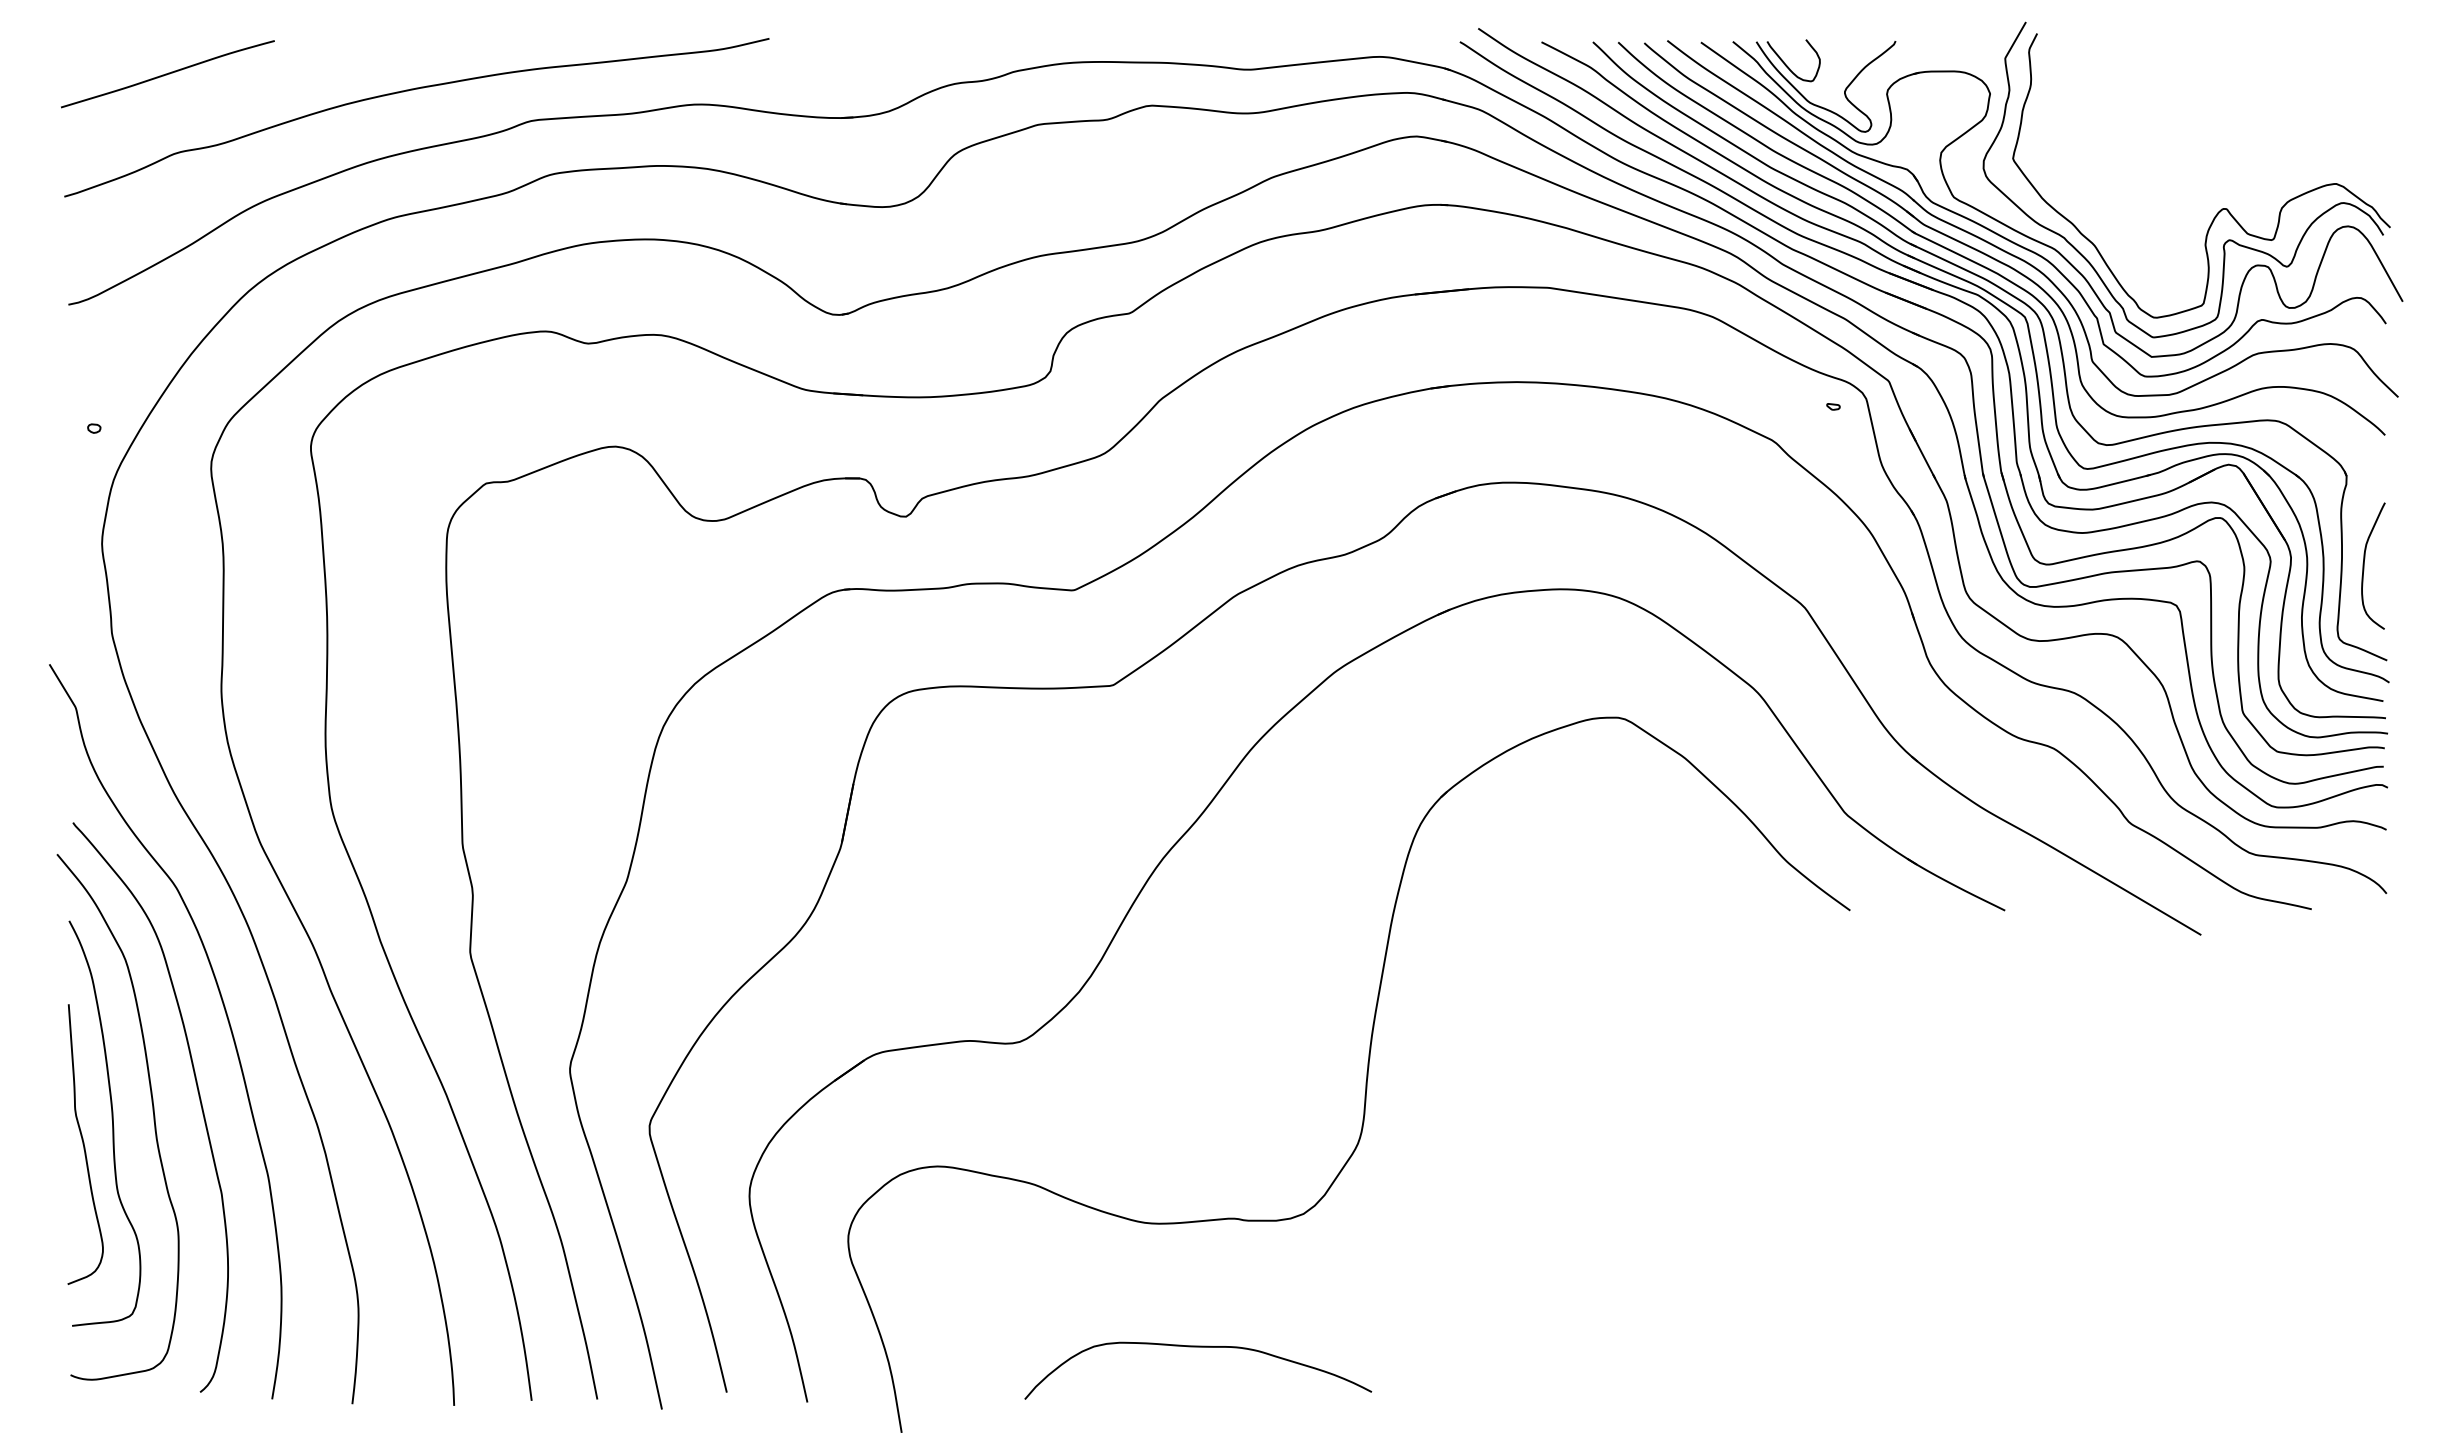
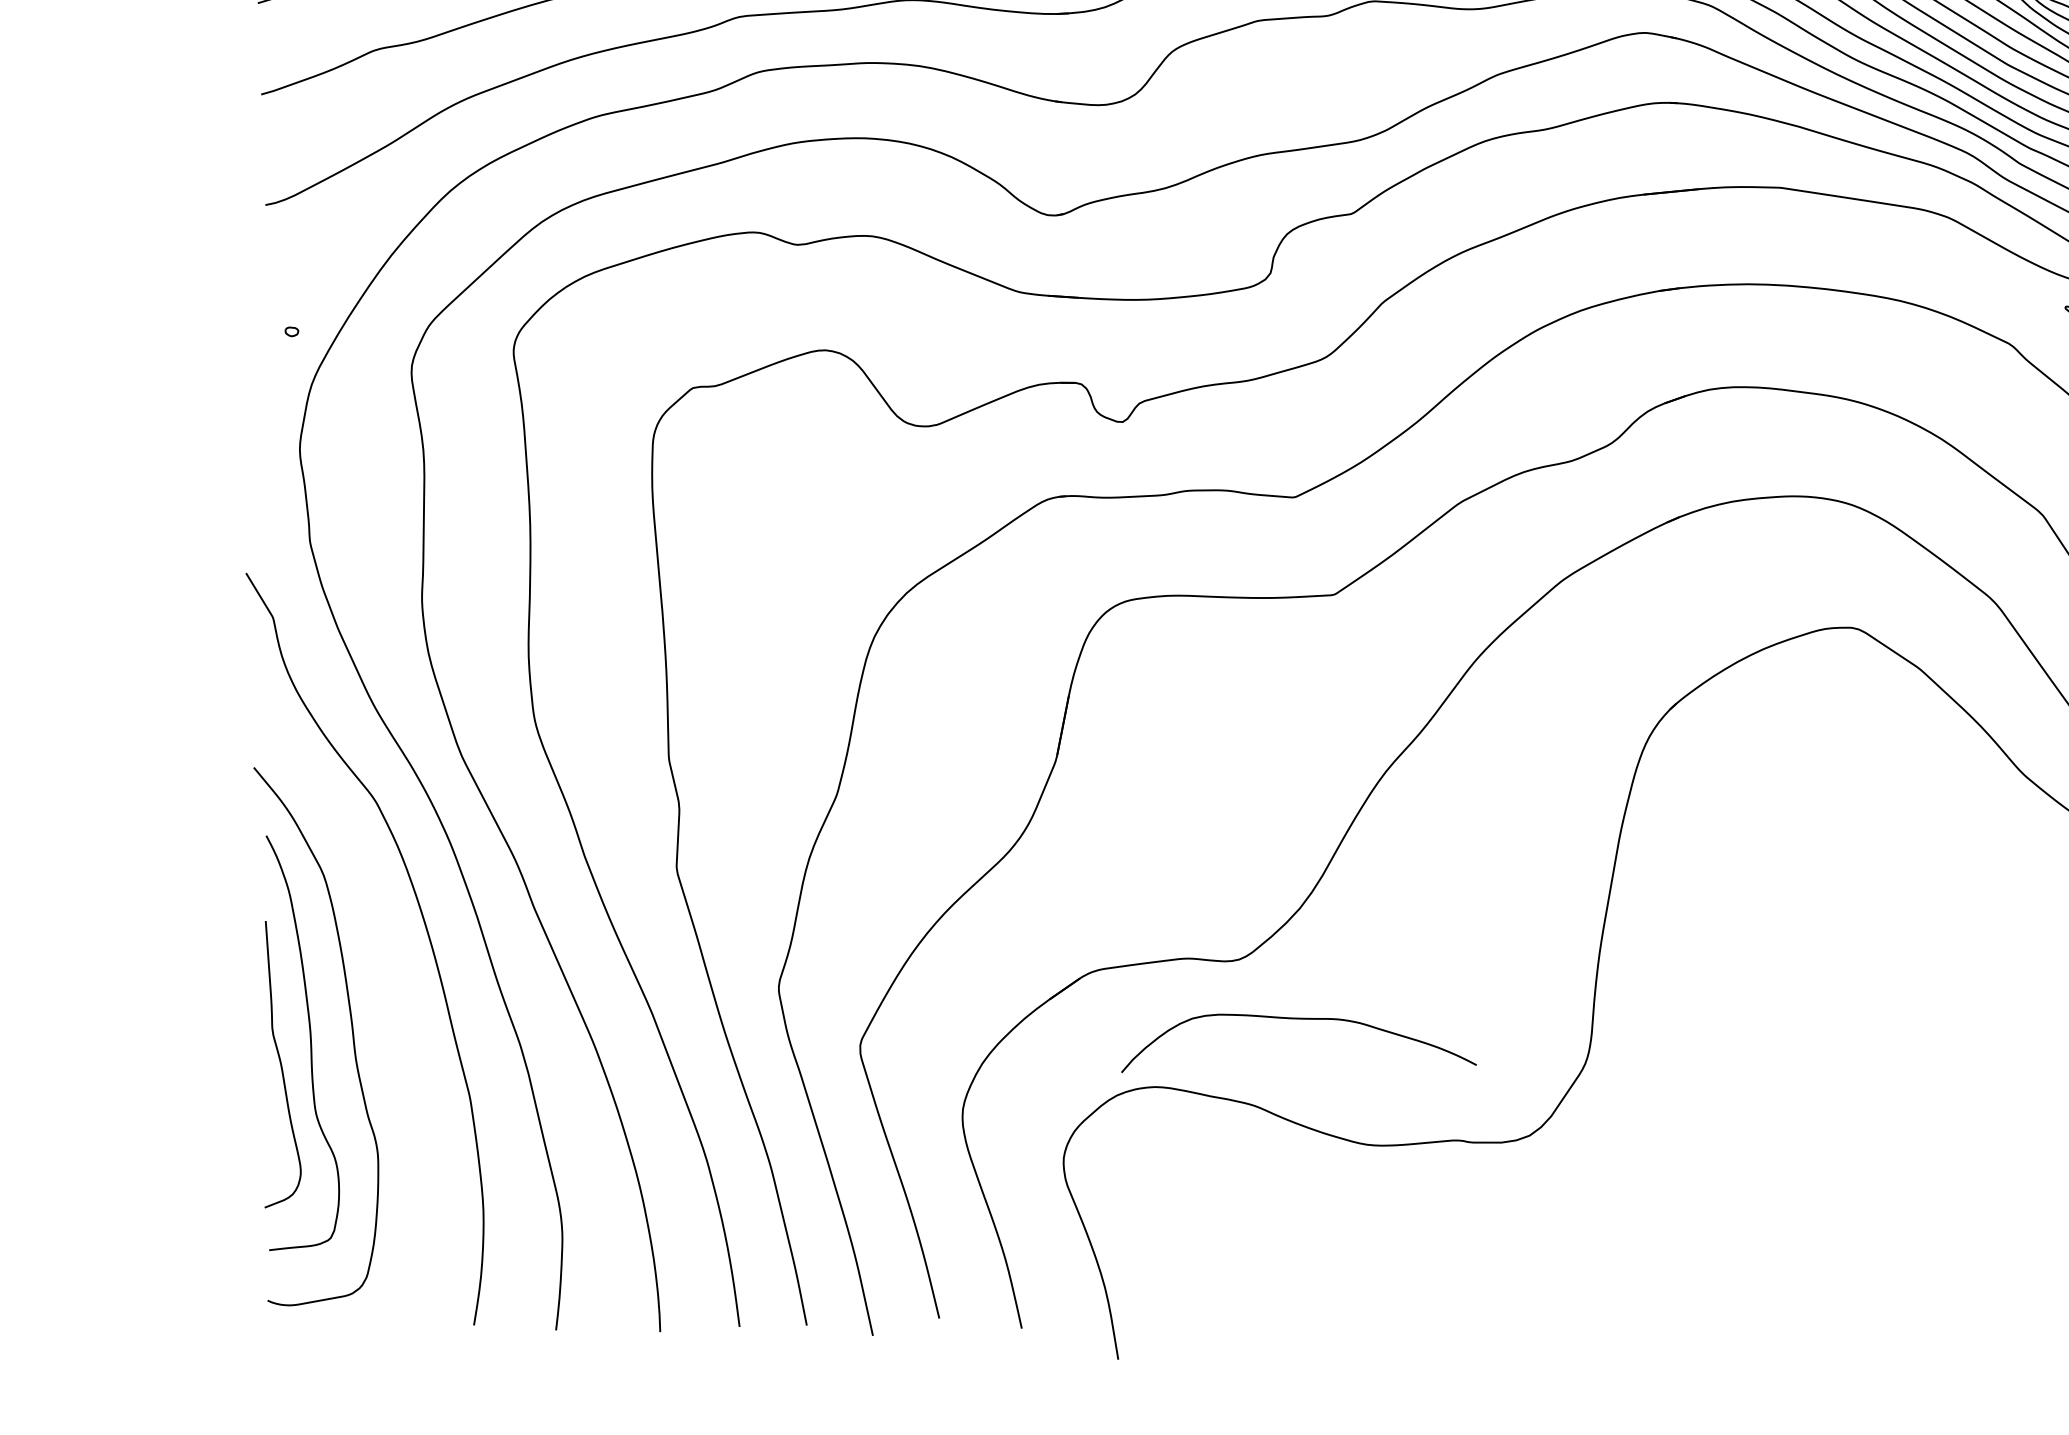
curve: (198, 1096) -> (398, 1015), removed
curve: (1198, 1347) -> (1299, 1019), moved

